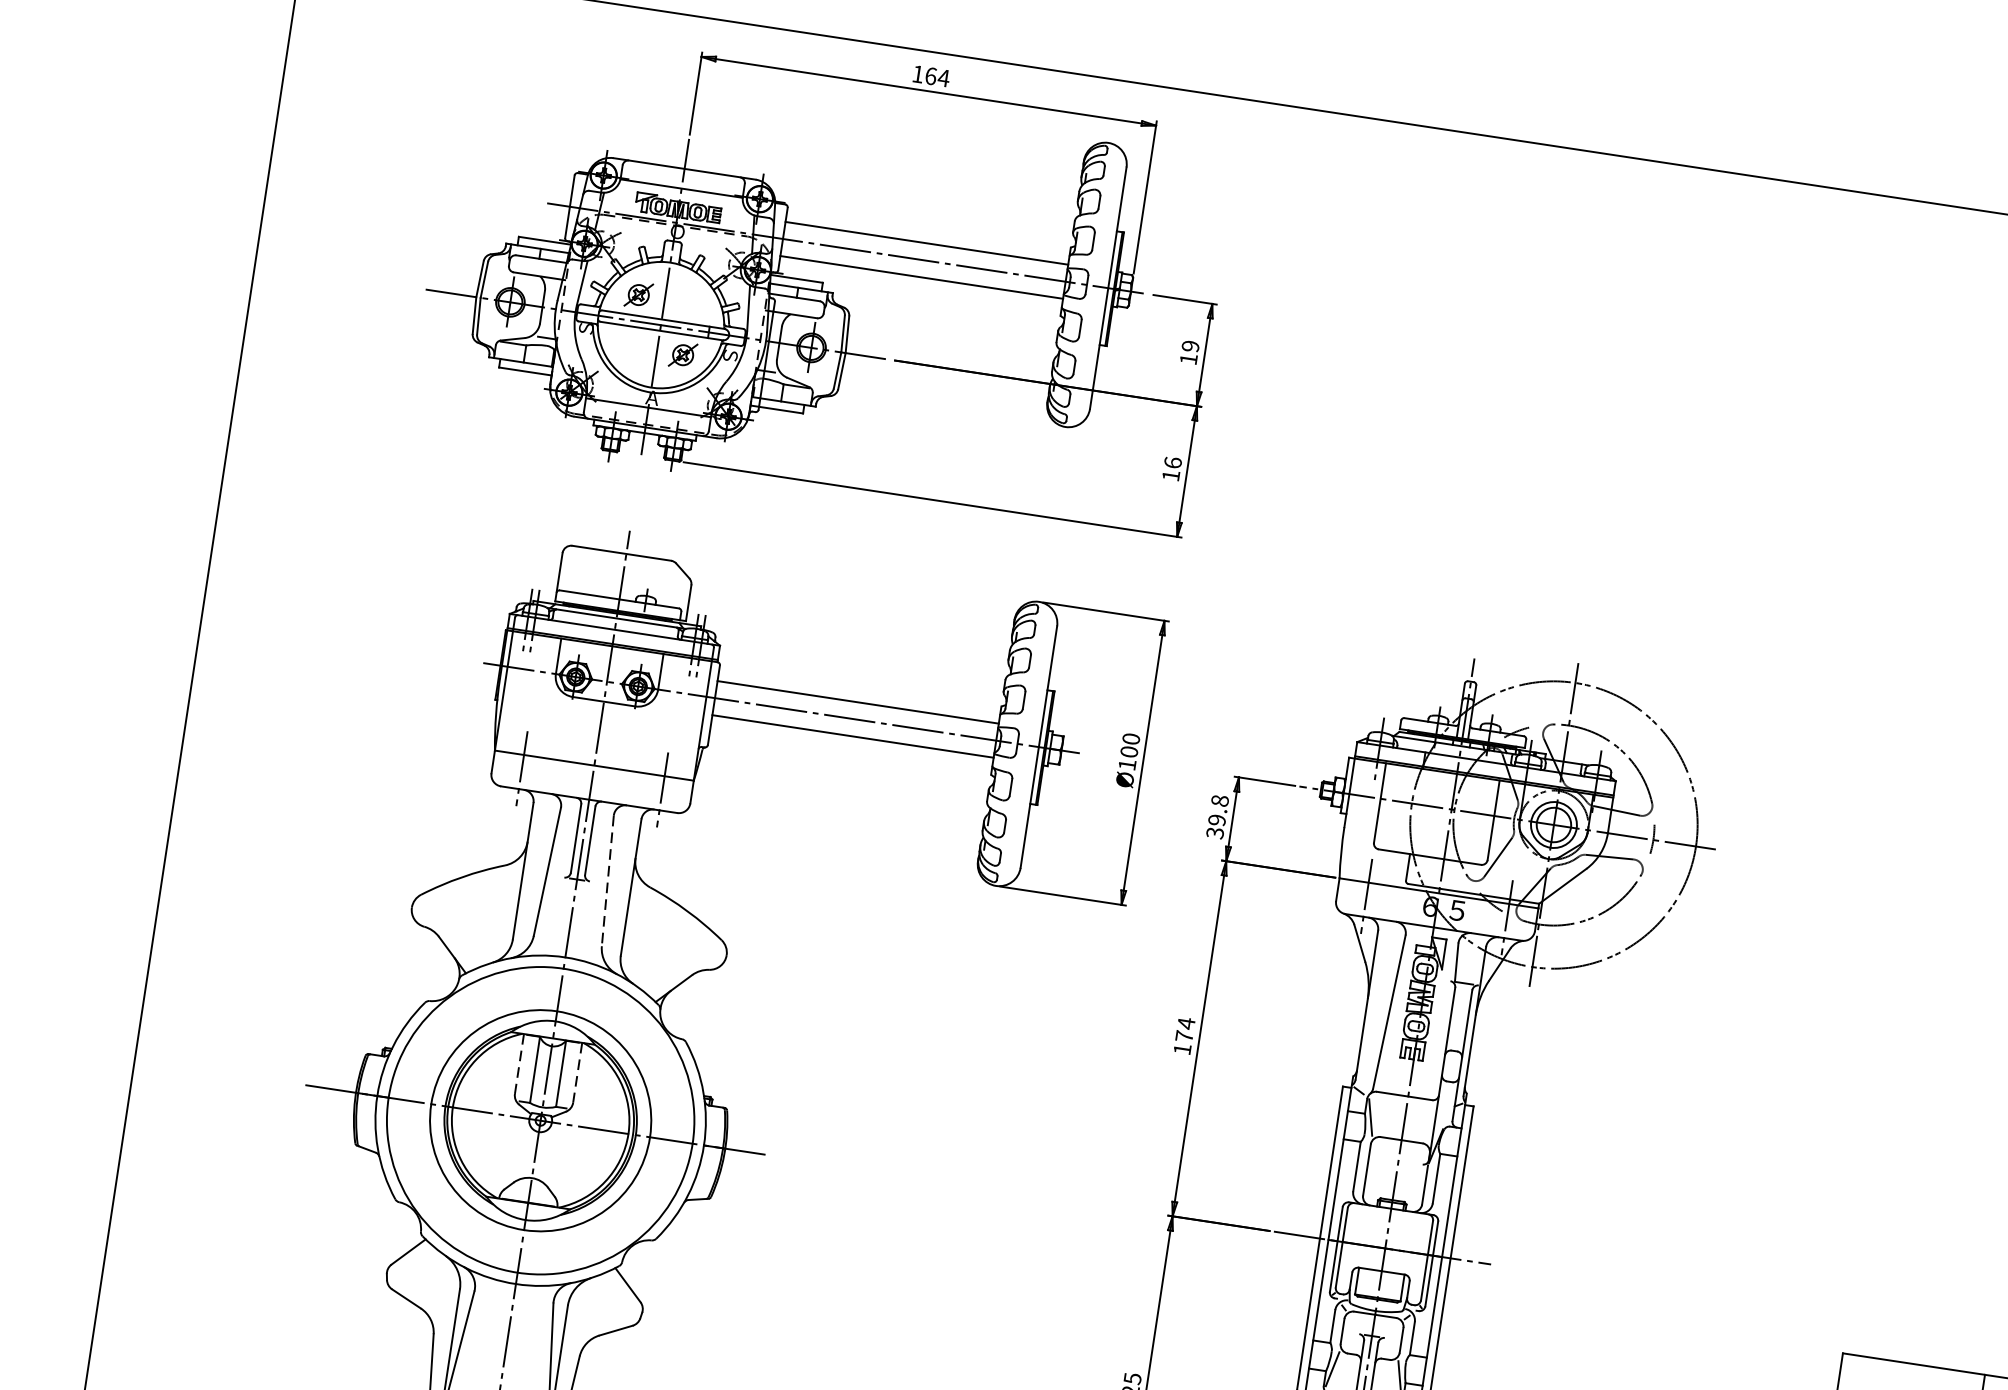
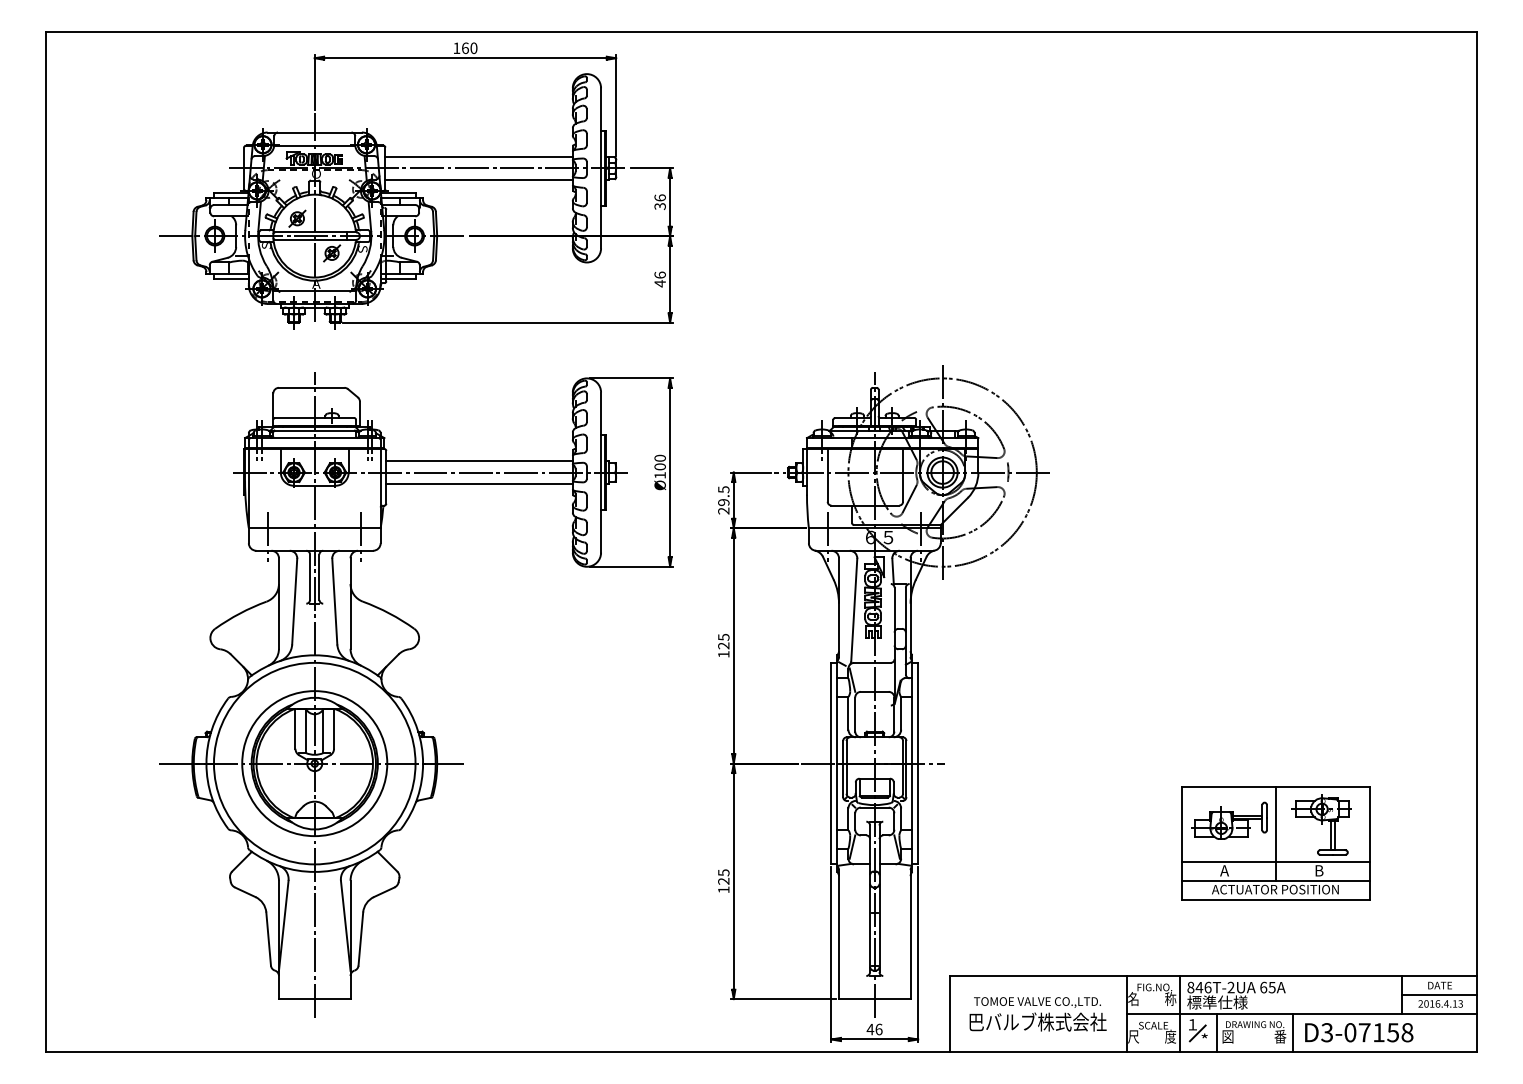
text: (943, 78) -> (473, 48), 164 -> 160
text: (1188, 353) -> (659, 202), 19 -> 36
text: (1170, 475) -> (659, 283), 16 -> 46
text: (1217, 817) -> (723, 500), 39.8 -> 29.5
line: (607, 880) -> (334, 601), dashed -> solid
text: (1184, 1029) -> (723, 641), 174 -> 125
line: (519, 1063) -> (295, 728), dashed -> solid
line: (578, 1072) -> (334, 728), dashed -> solid

